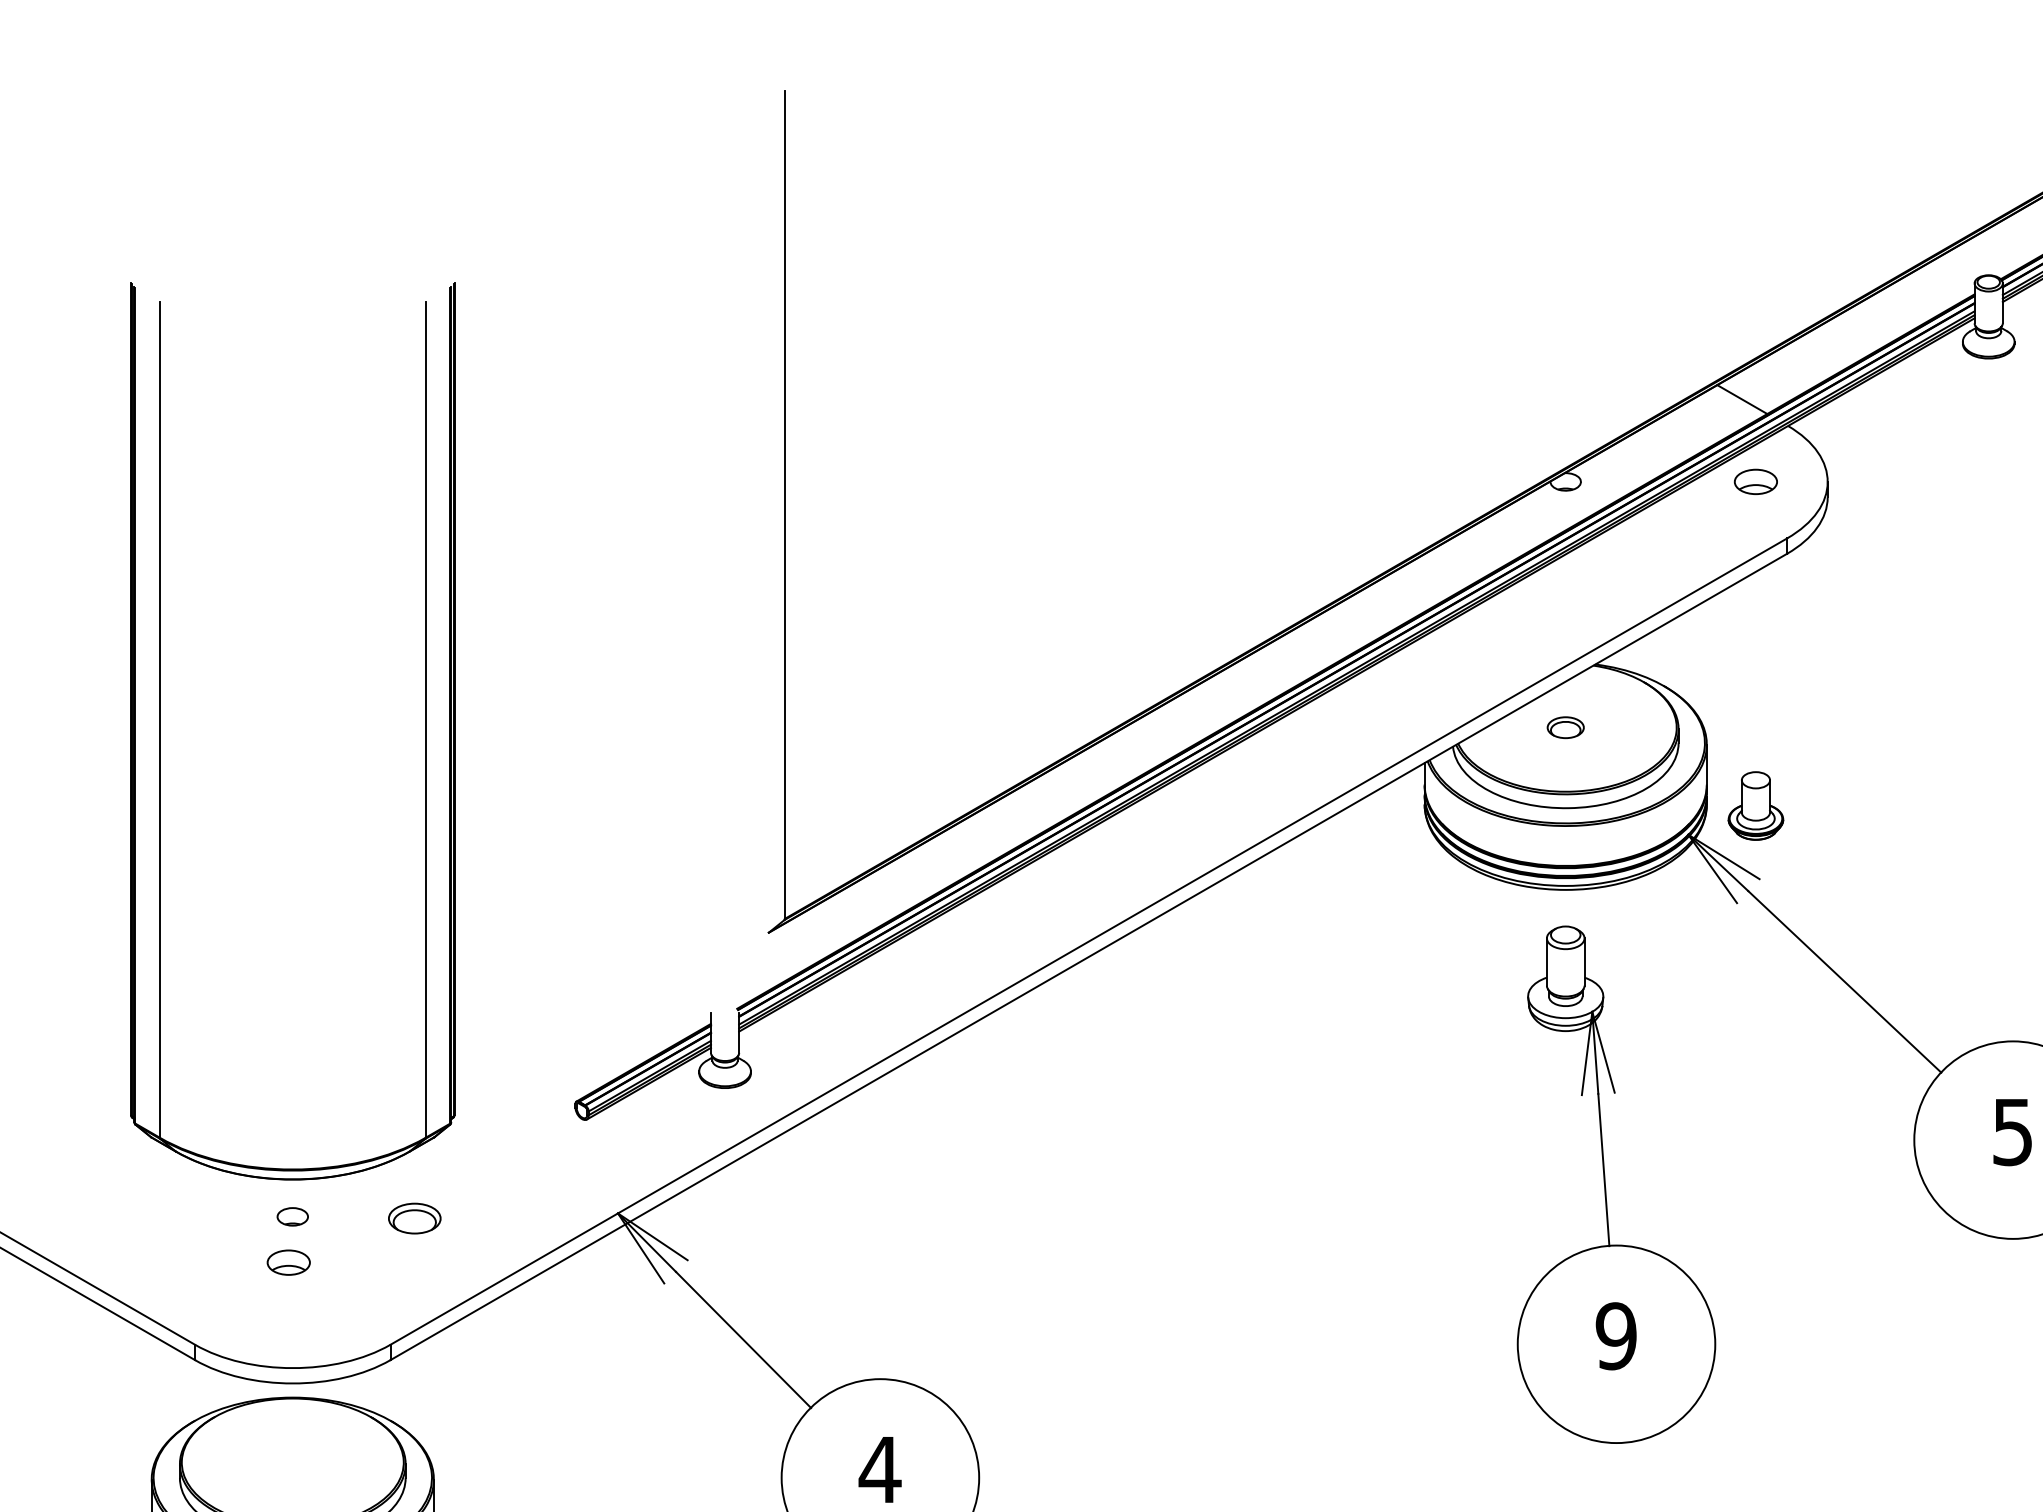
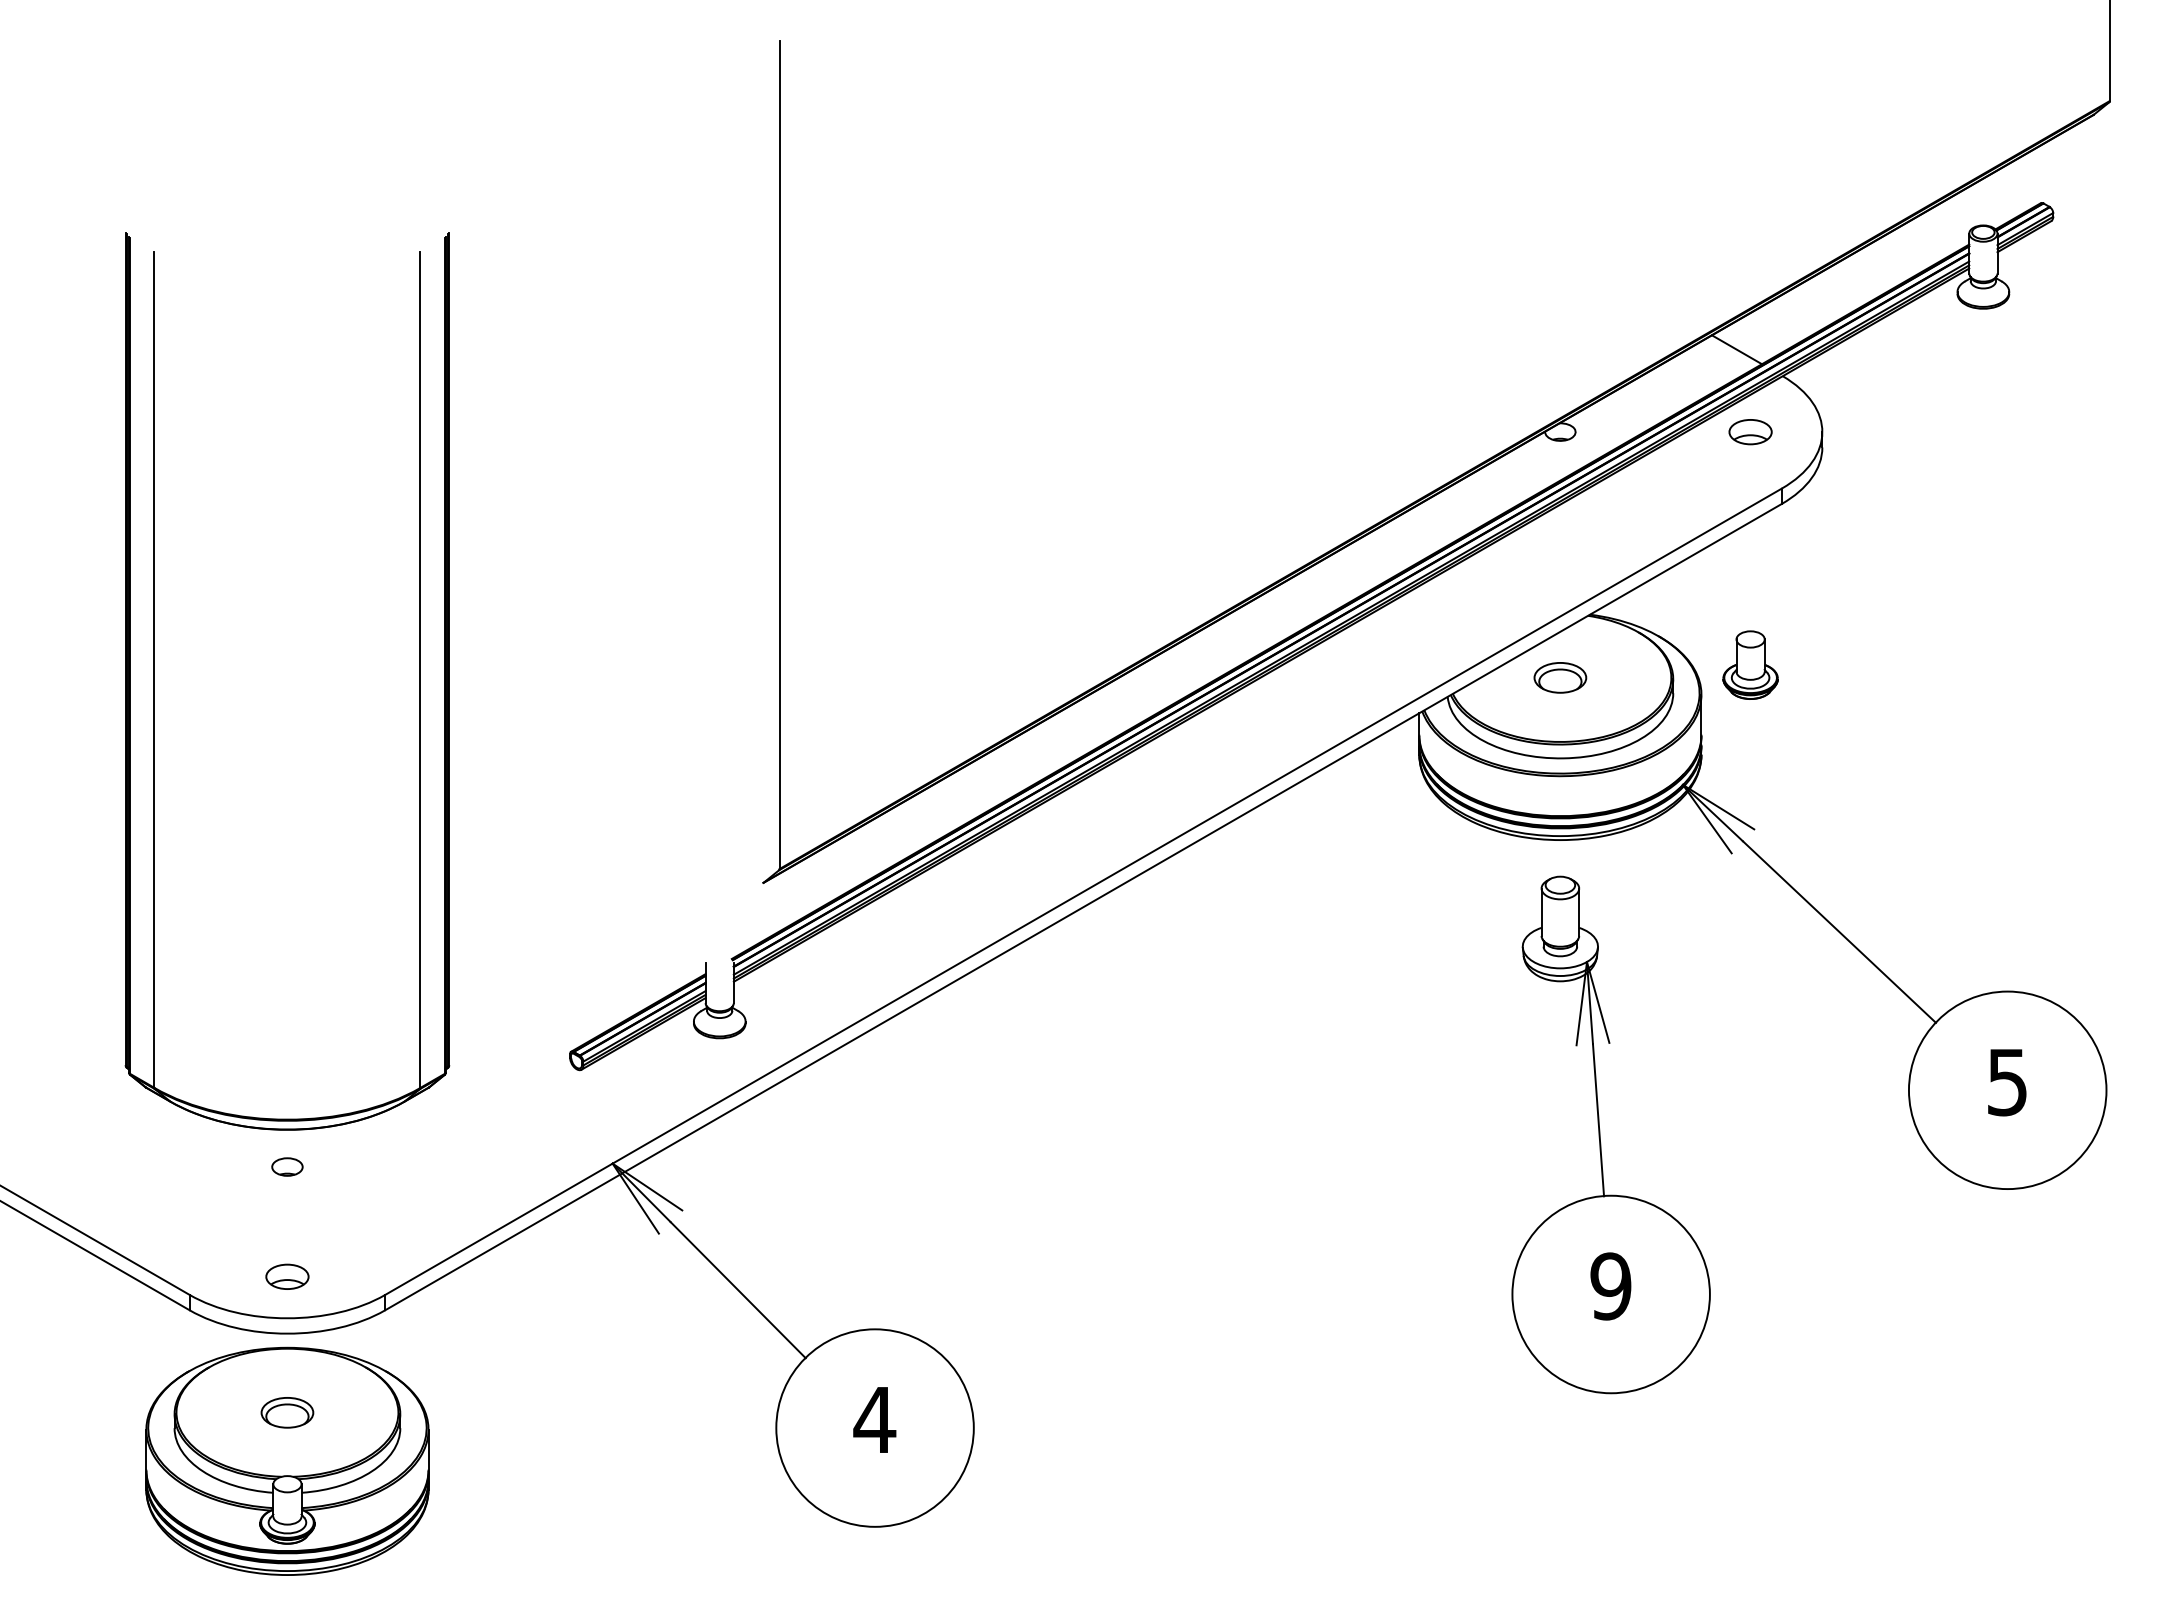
part: (1565, 727) -> (1560, 677), size x1.43
part: (1755, 805) -> (1750, 664), moved
part: (414, 1218) -> (287, 1412), moved
part: (288, 1262) -> (287, 1276), moved

